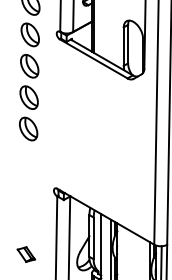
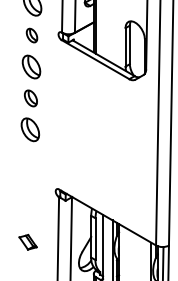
part: (29, 34) -> (31, 35), size x0.6
part: (28, 97) -> (30, 98), size x0.7
part: (25, 253) -> (27, 241), moved

